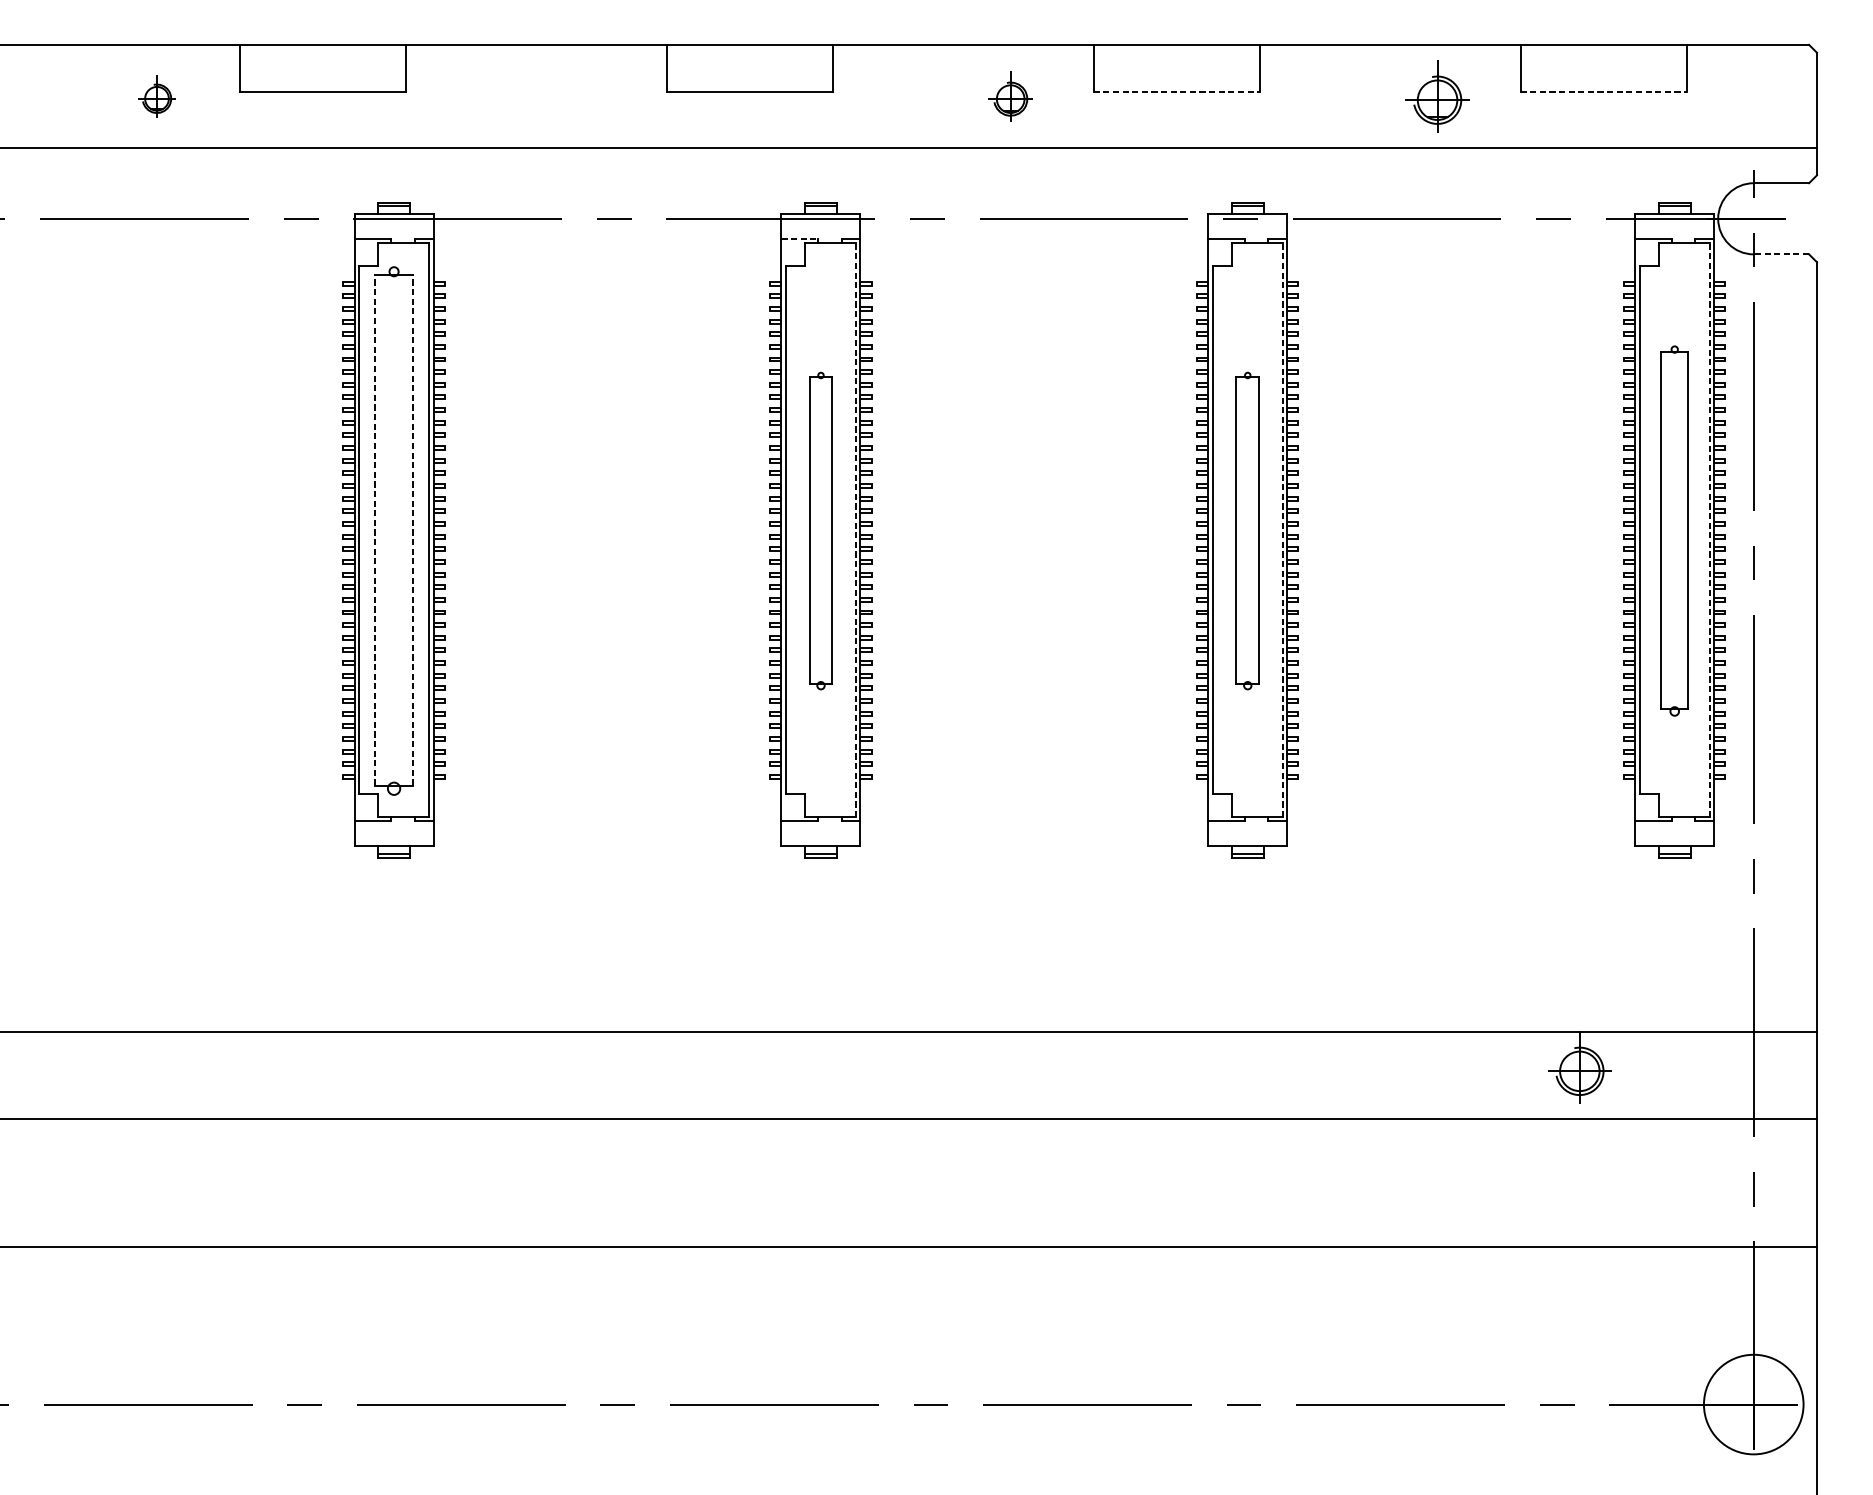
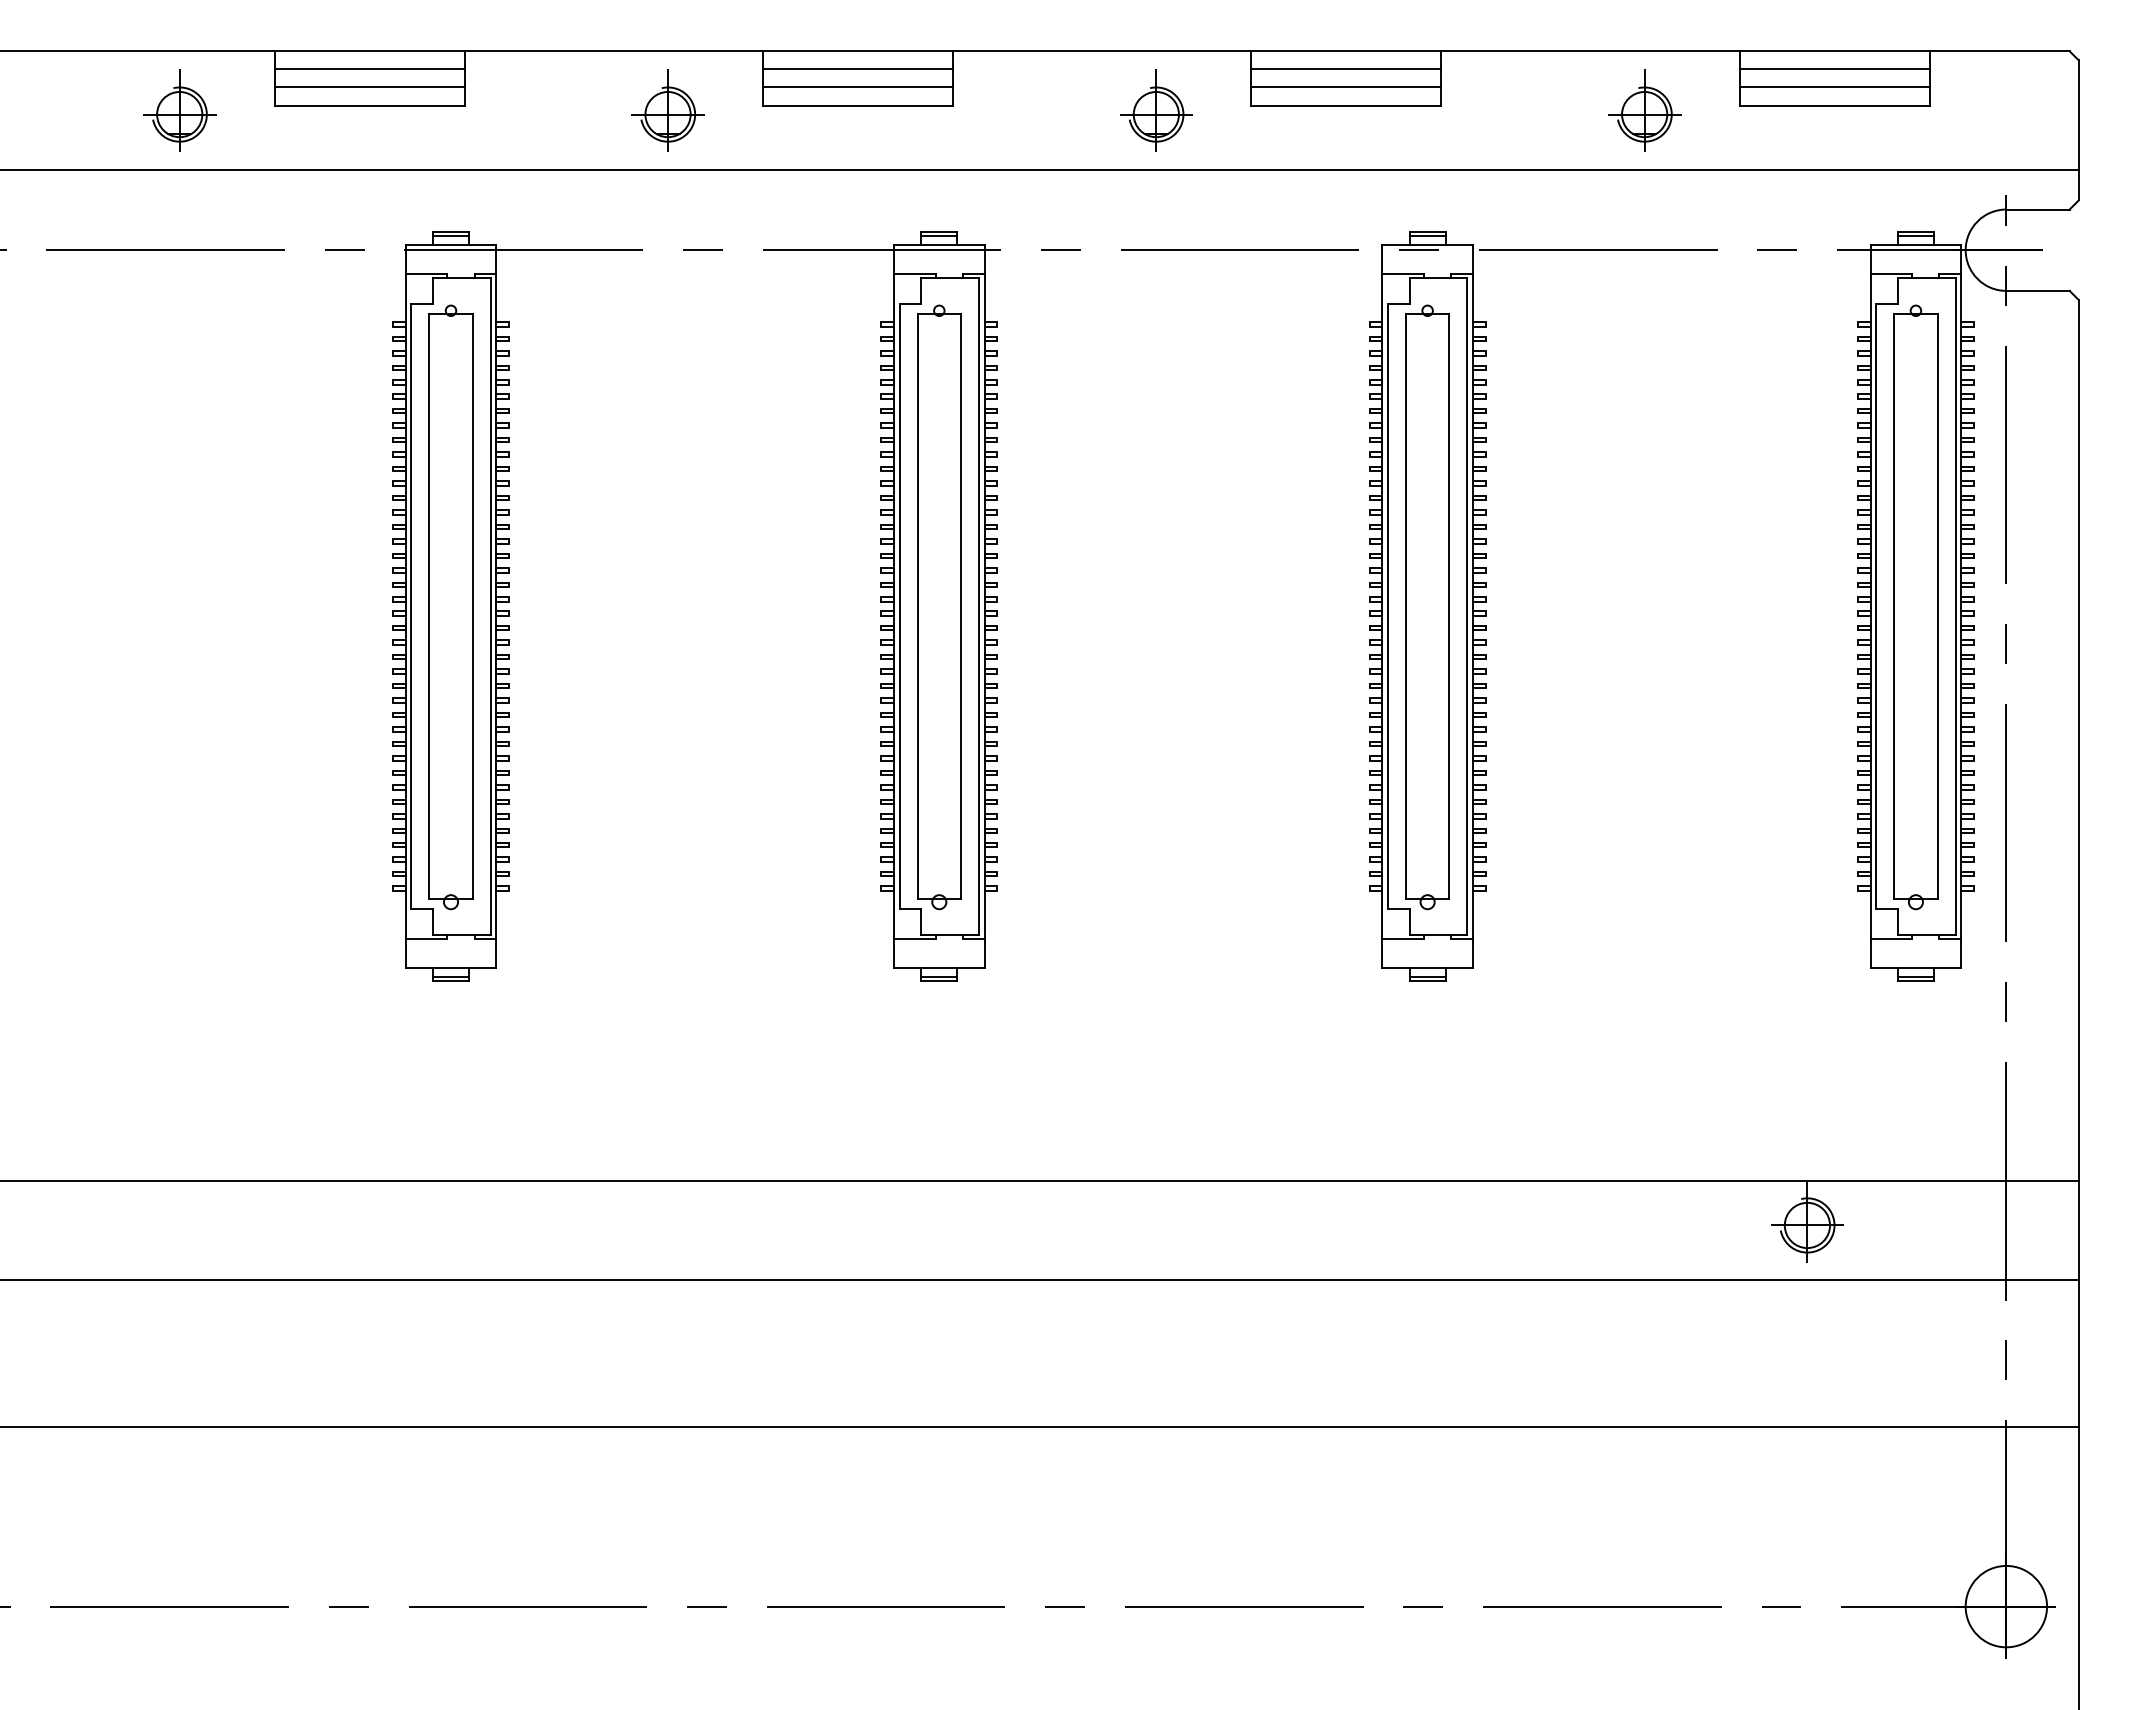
line: (322, 60) -> (369, 69), added
line: (749, 60) -> (857, 69), added
line: (1176, 60) -> (1346, 69), added
line: (1603, 60) -> (1834, 69), added
line: (322, 76) -> (369, 87), added
line: (749, 76) -> (857, 87), added
line: (1176, 76) -> (1346, 87), added
line: (1603, 76) -> (1834, 87), added
line: (1176, 92) -> (1346, 105), dashed -> solid
line: (1603, 92) -> (1834, 105), dashed -> solid
part: (156, 96) -> (179, 110), size x1.67
part: (583, 96) -> (667, 110), added
part: (1010, 96) -> (1156, 110), size x1.43
line: (799, 239) -> (914, 273), dashed -> solid
line: (1781, 254) -> (2038, 290), dashed -> solid
line: (375, 530) -> (429, 606), dashed -> solid
line: (412, 530) -> (472, 606), dashed -> solid
line: (856, 530) -> (979, 606), dashed -> solid
line: (1282, 530) -> (1467, 606), dashed -> solid
line: (1709, 530) -> (1955, 606), dashed -> solid
part: (821, 531) -> (939, 607), size x1.67
part: (1247, 531) -> (1427, 607), size x1.67
part: (1674, 531) -> (1915, 607), size x1.43
circle: (1753, 1404) -> (2006, 1606), size x0.71

